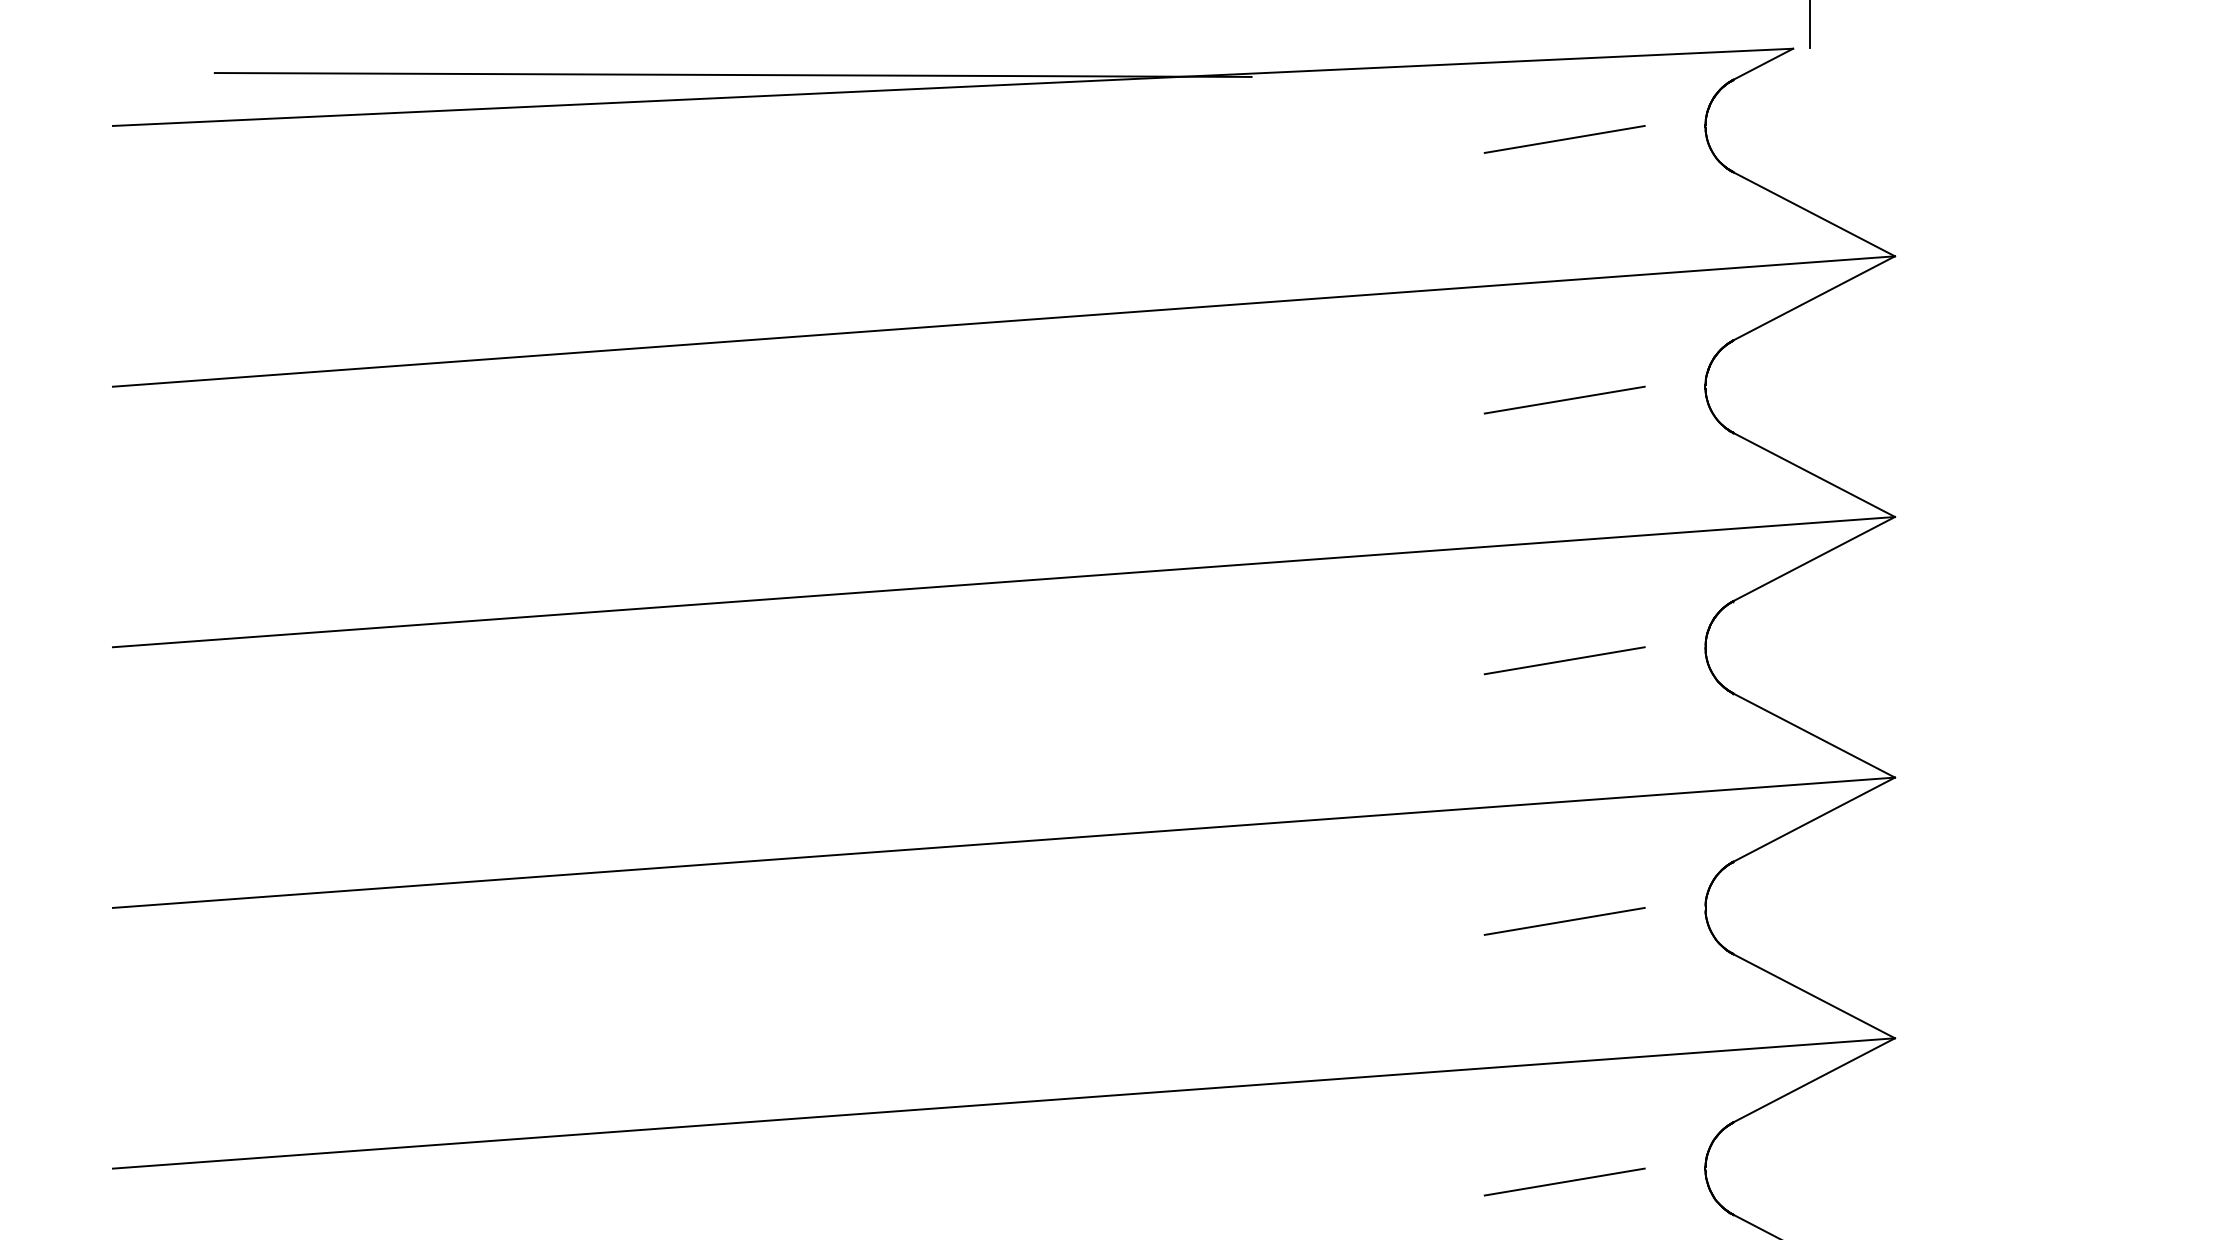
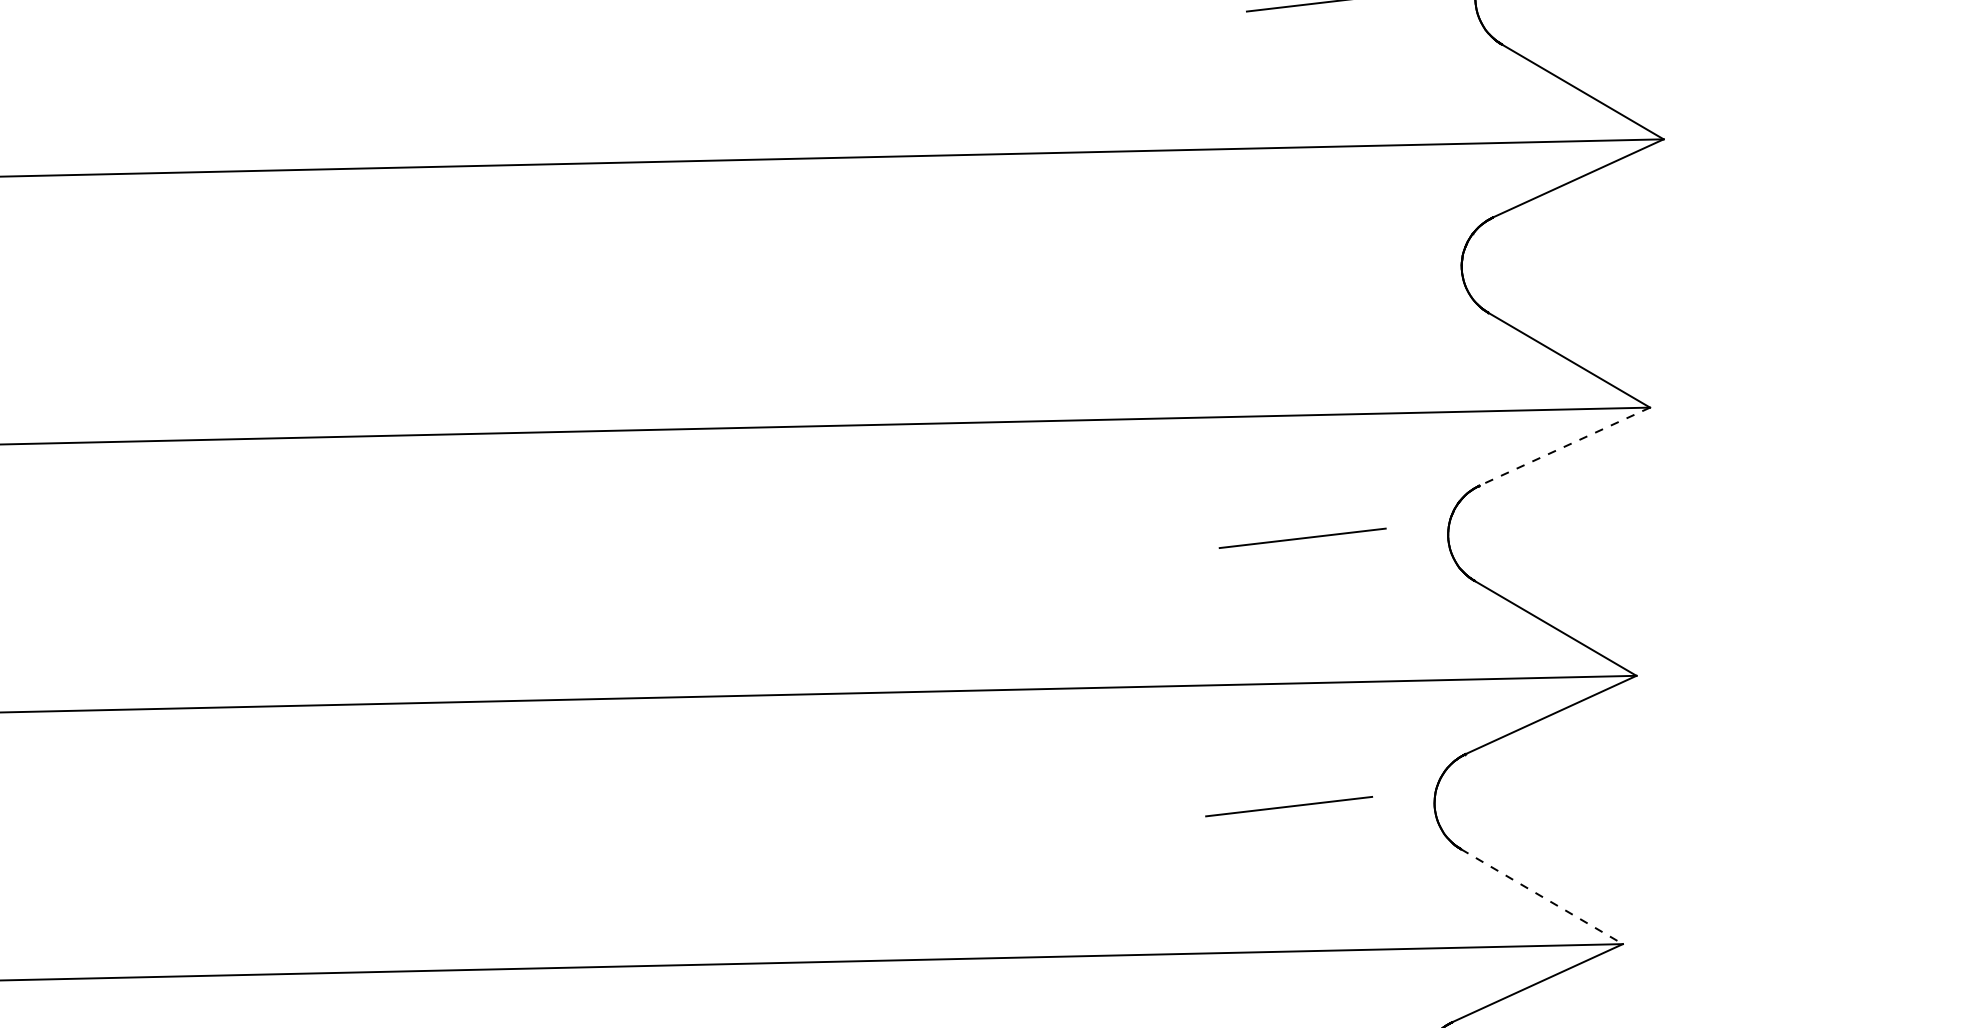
line: (1564, 399) -> (1316, 269), removed
line: (1813, 559) -> (1564, 447), solid -> dashed
line: (1814, 996) -> (1542, 896), solid -> dashed

